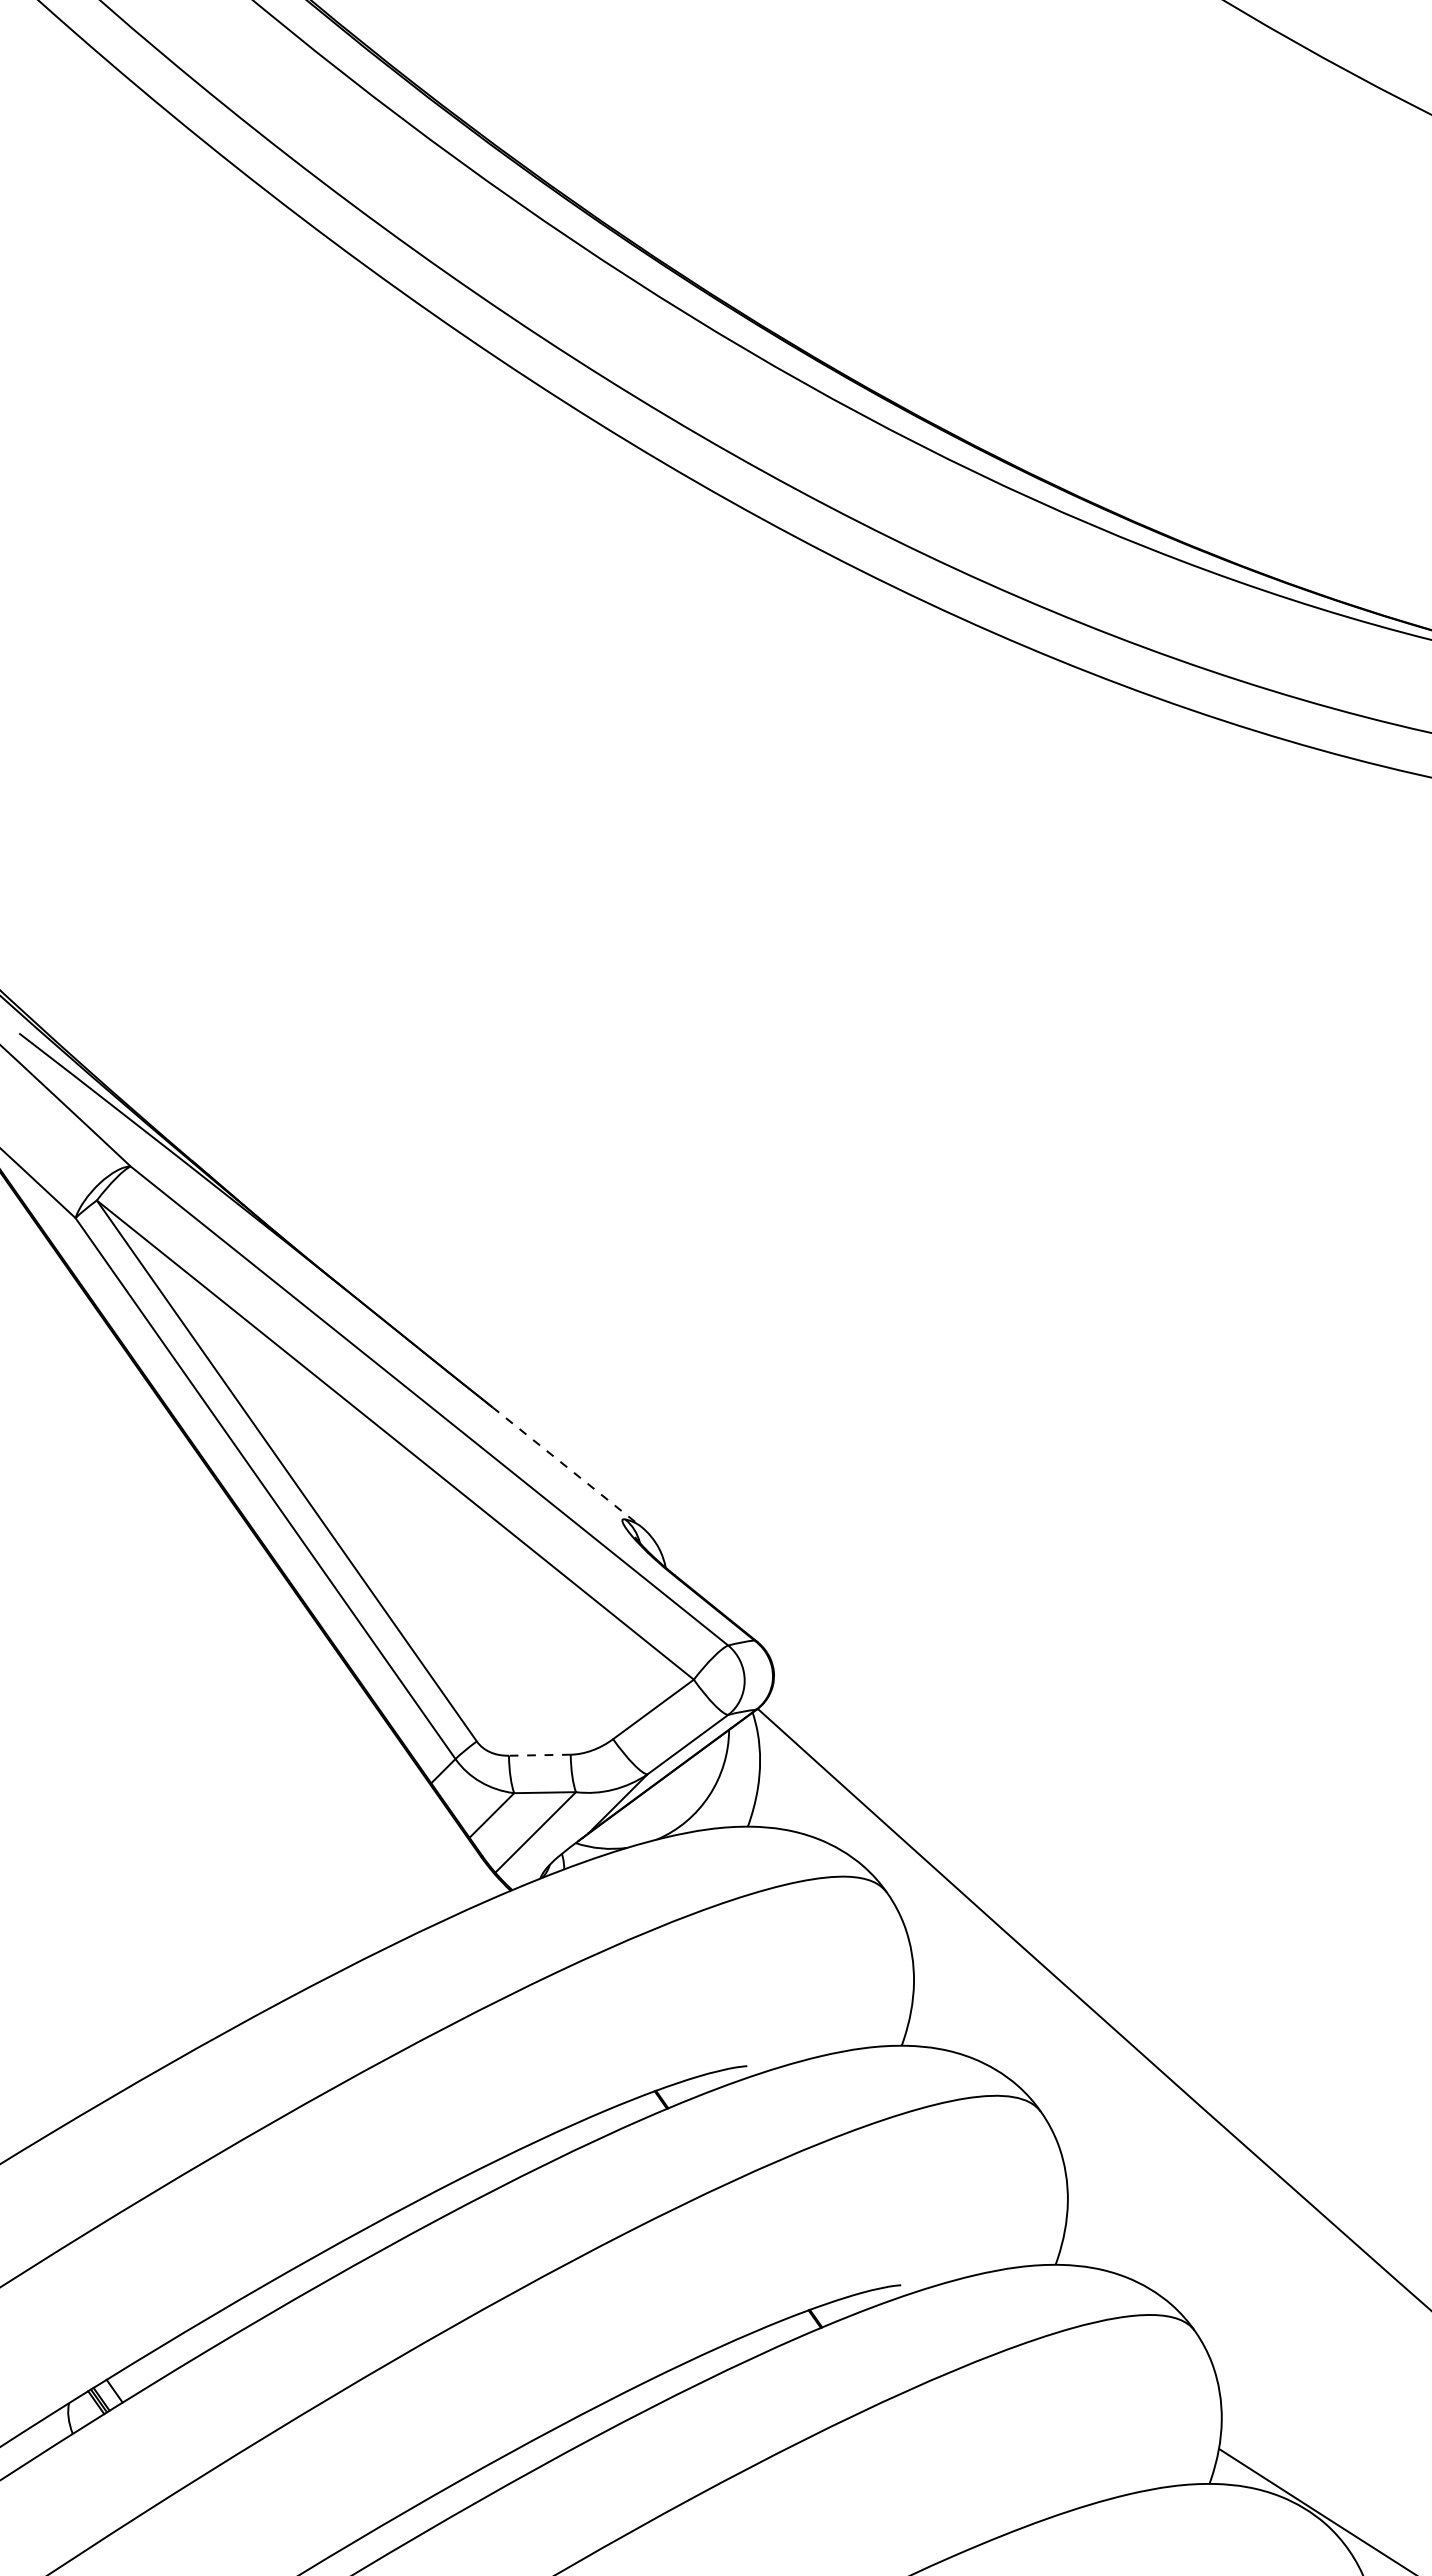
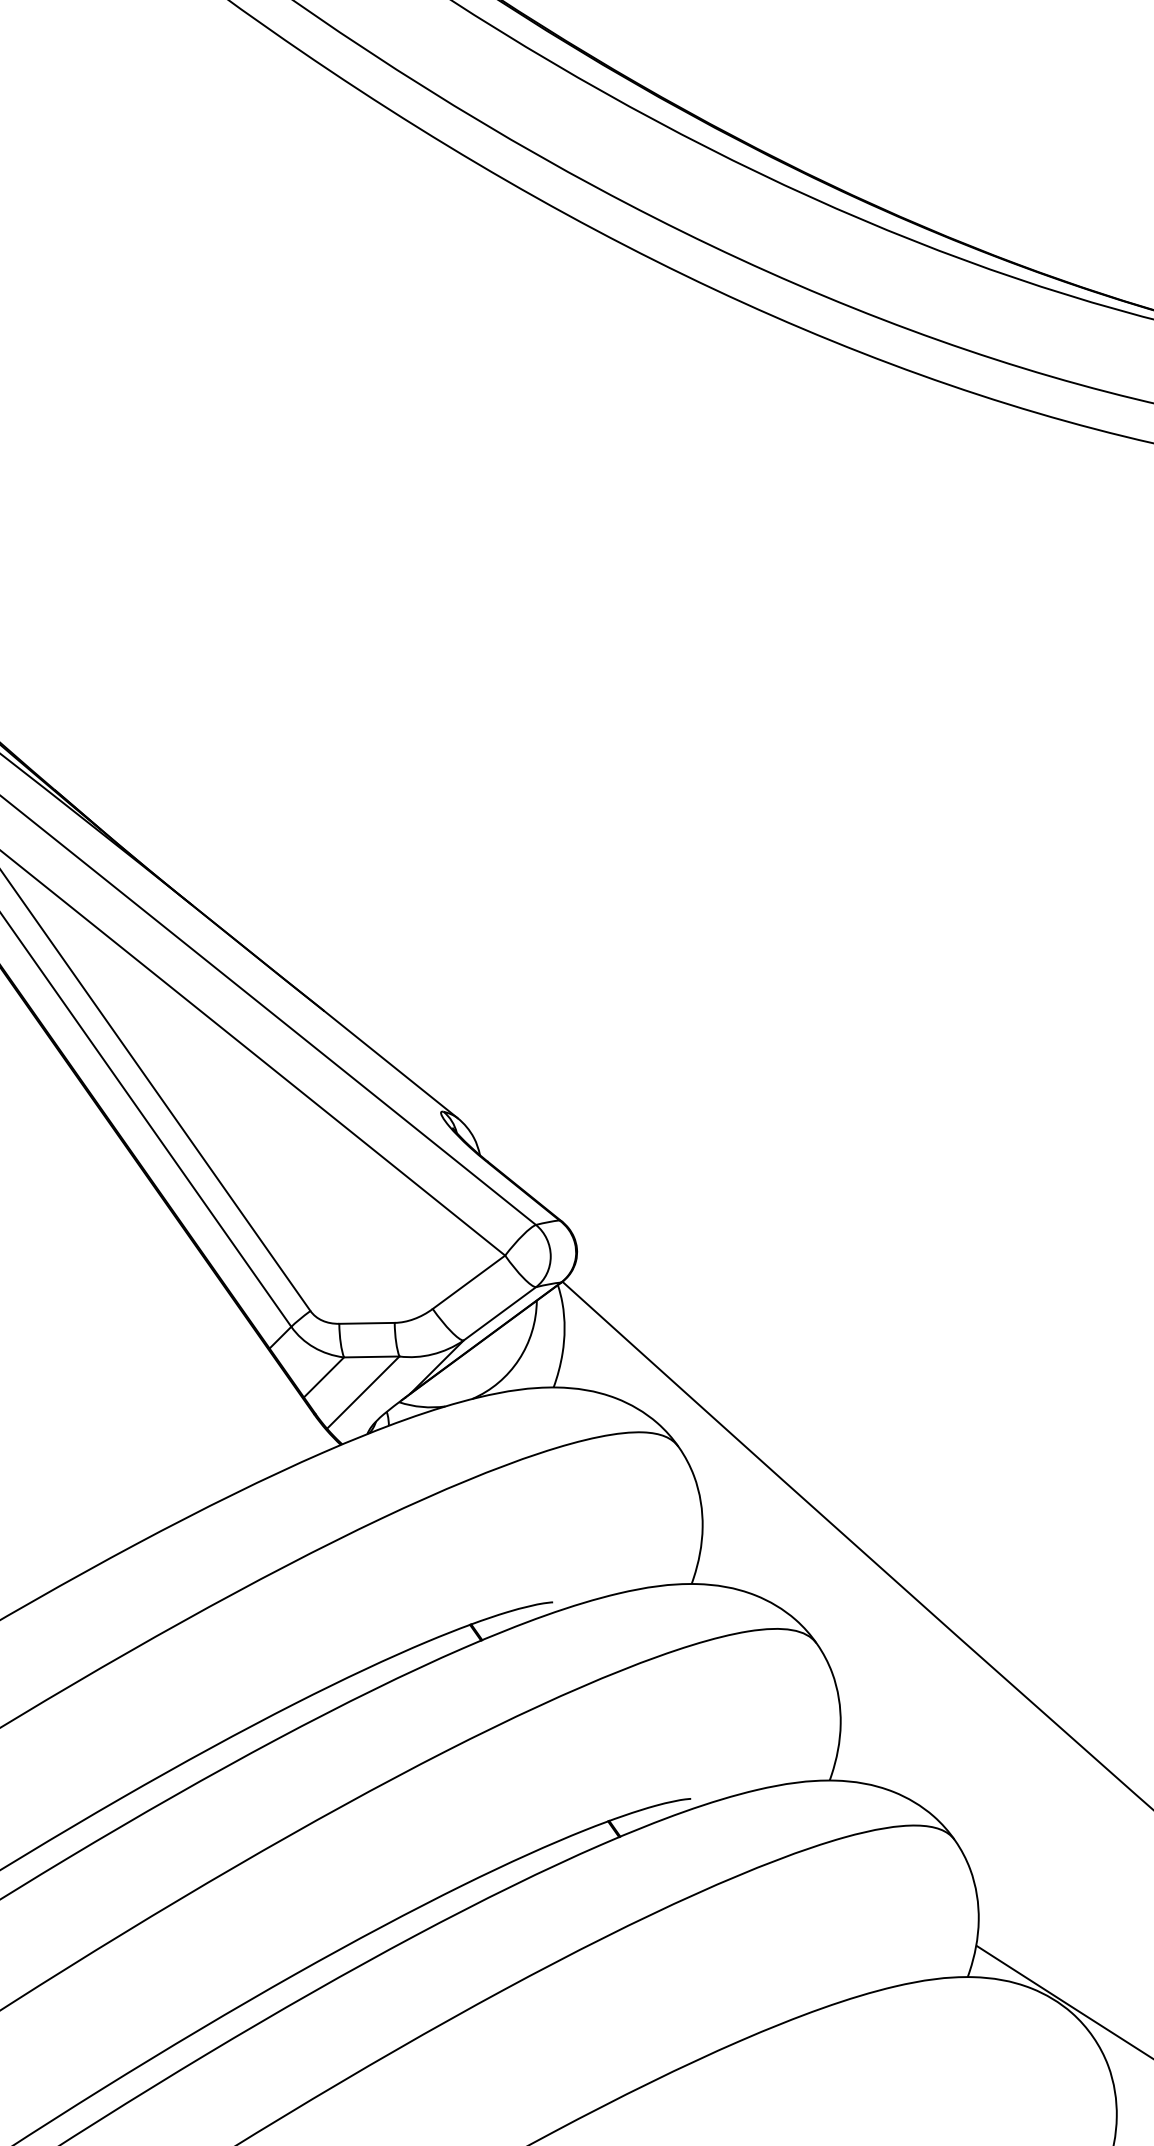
line: (567, 1467) -> (391, 1065), dashed -> solid
line: (539, 1755) -> (366, 1323), dashed -> solid

